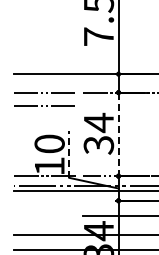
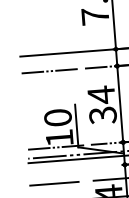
line: (42, 105) -> (48, 83), removed
line: (118, 134) -> (120, 104), dashed -> solid
line: (69, 154) -> (76, 125), dashed -> solid
line: (40, 215) -> (54, 183), added

